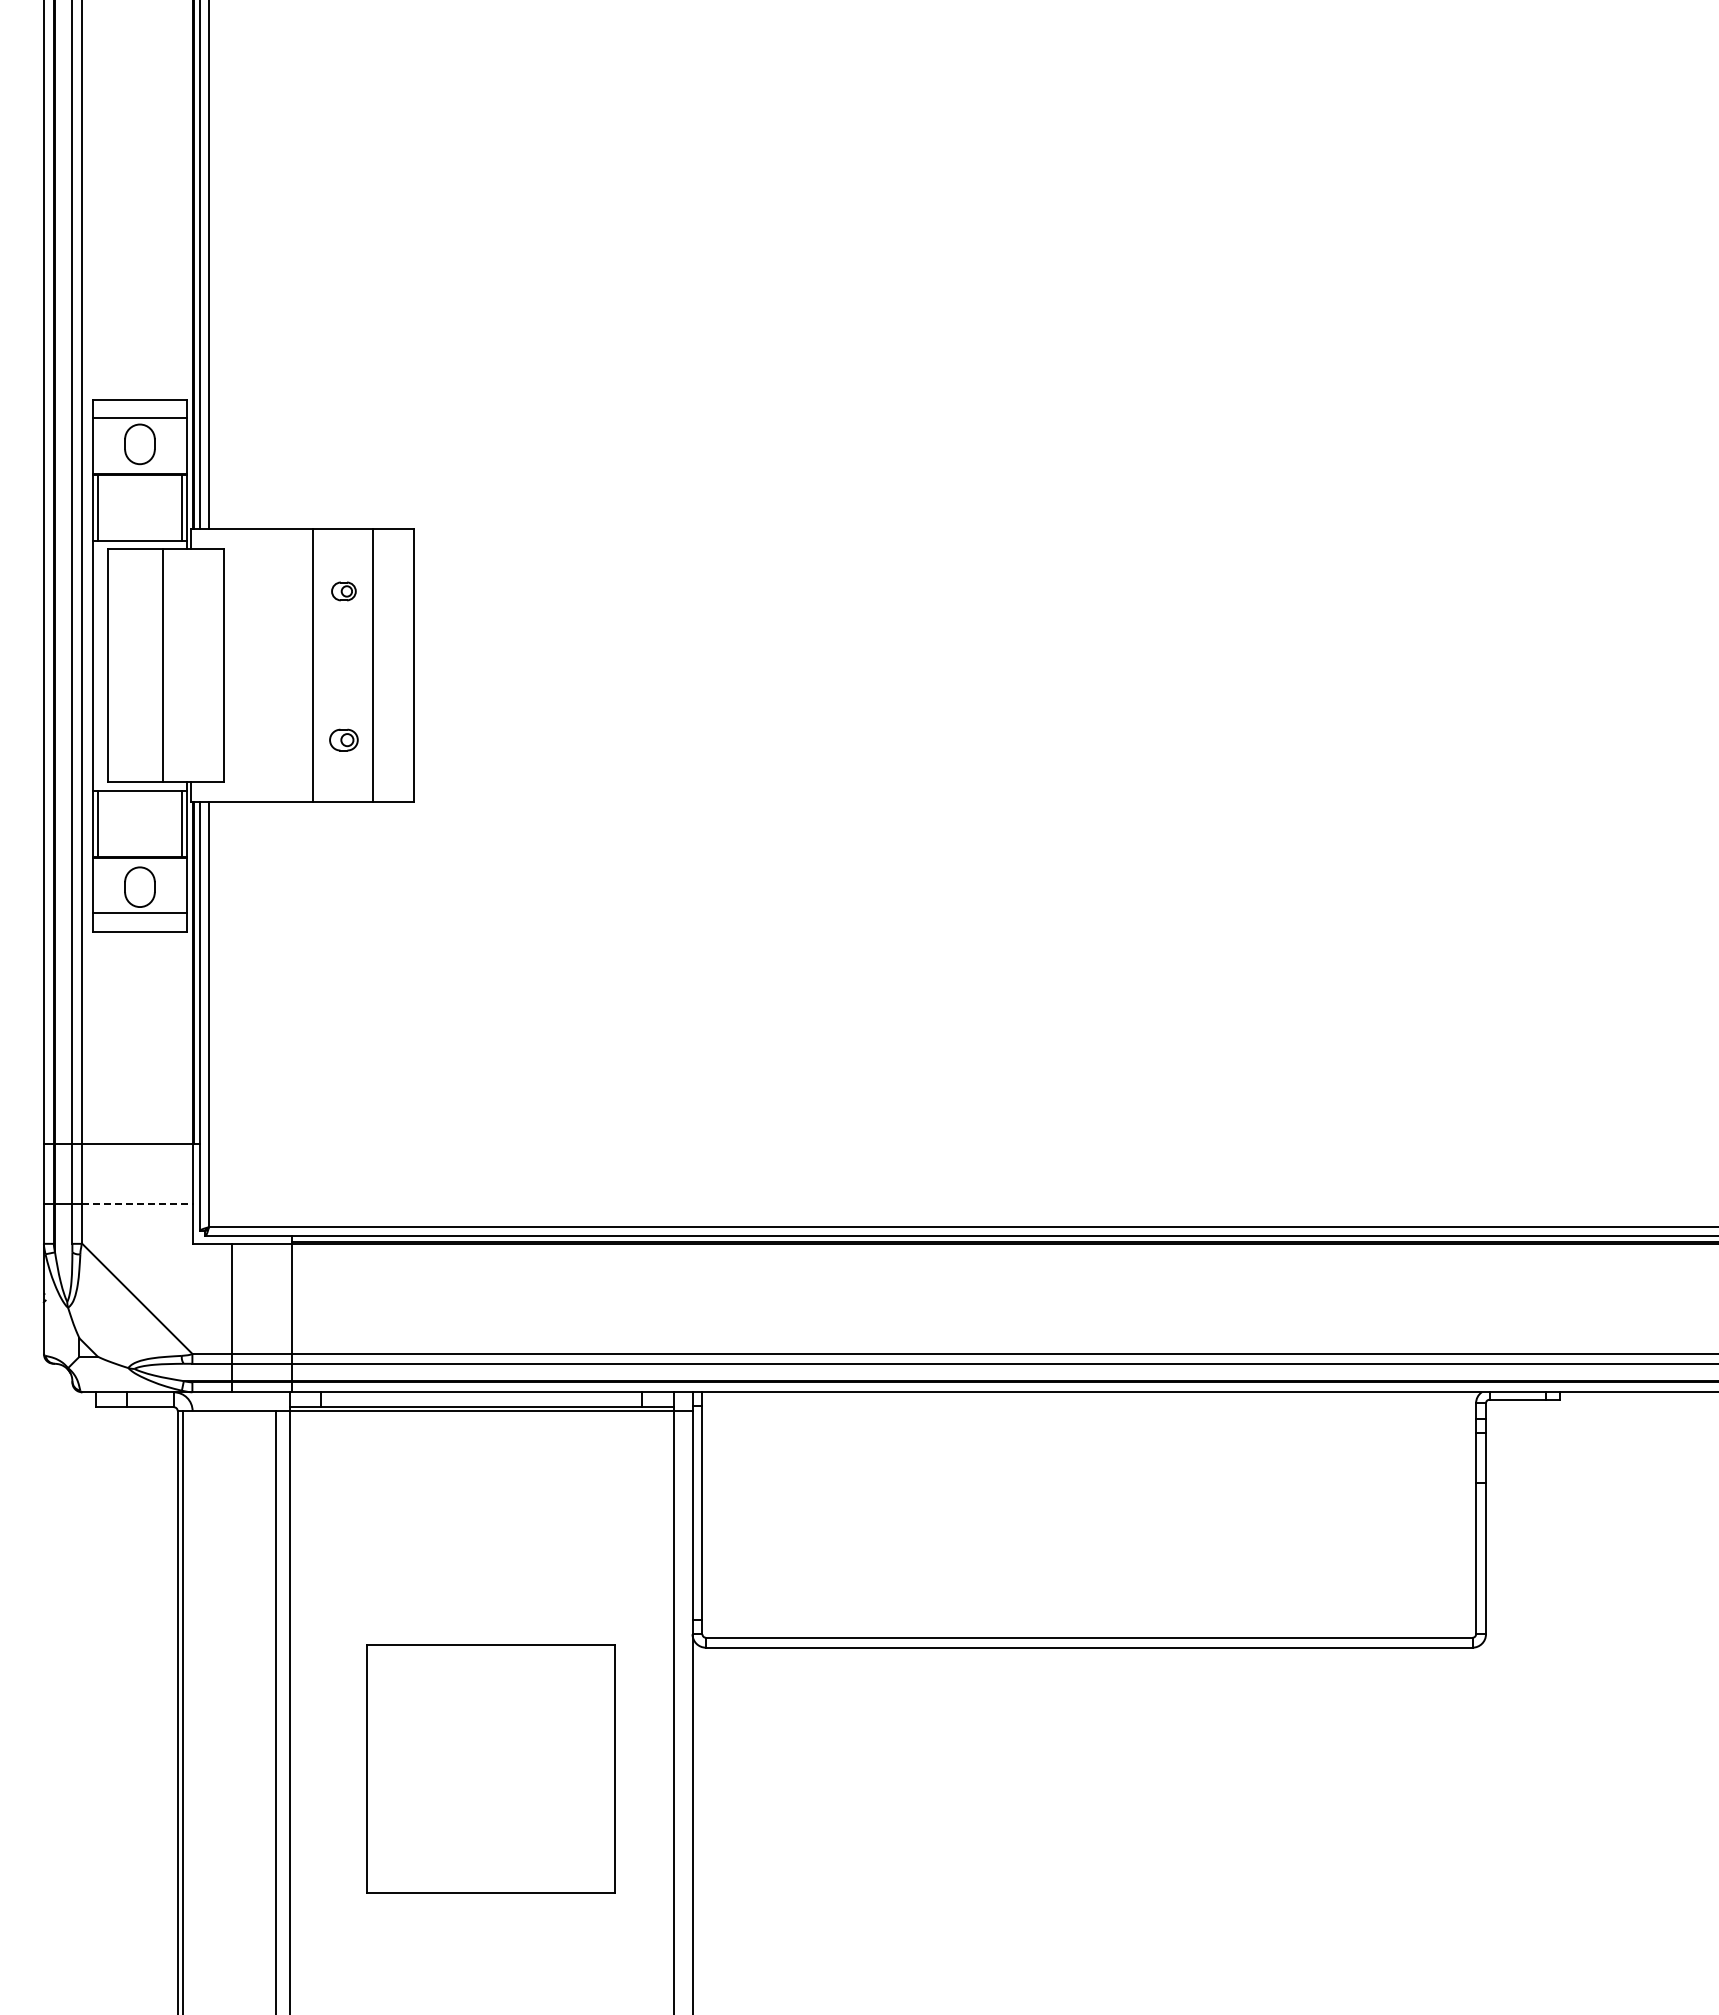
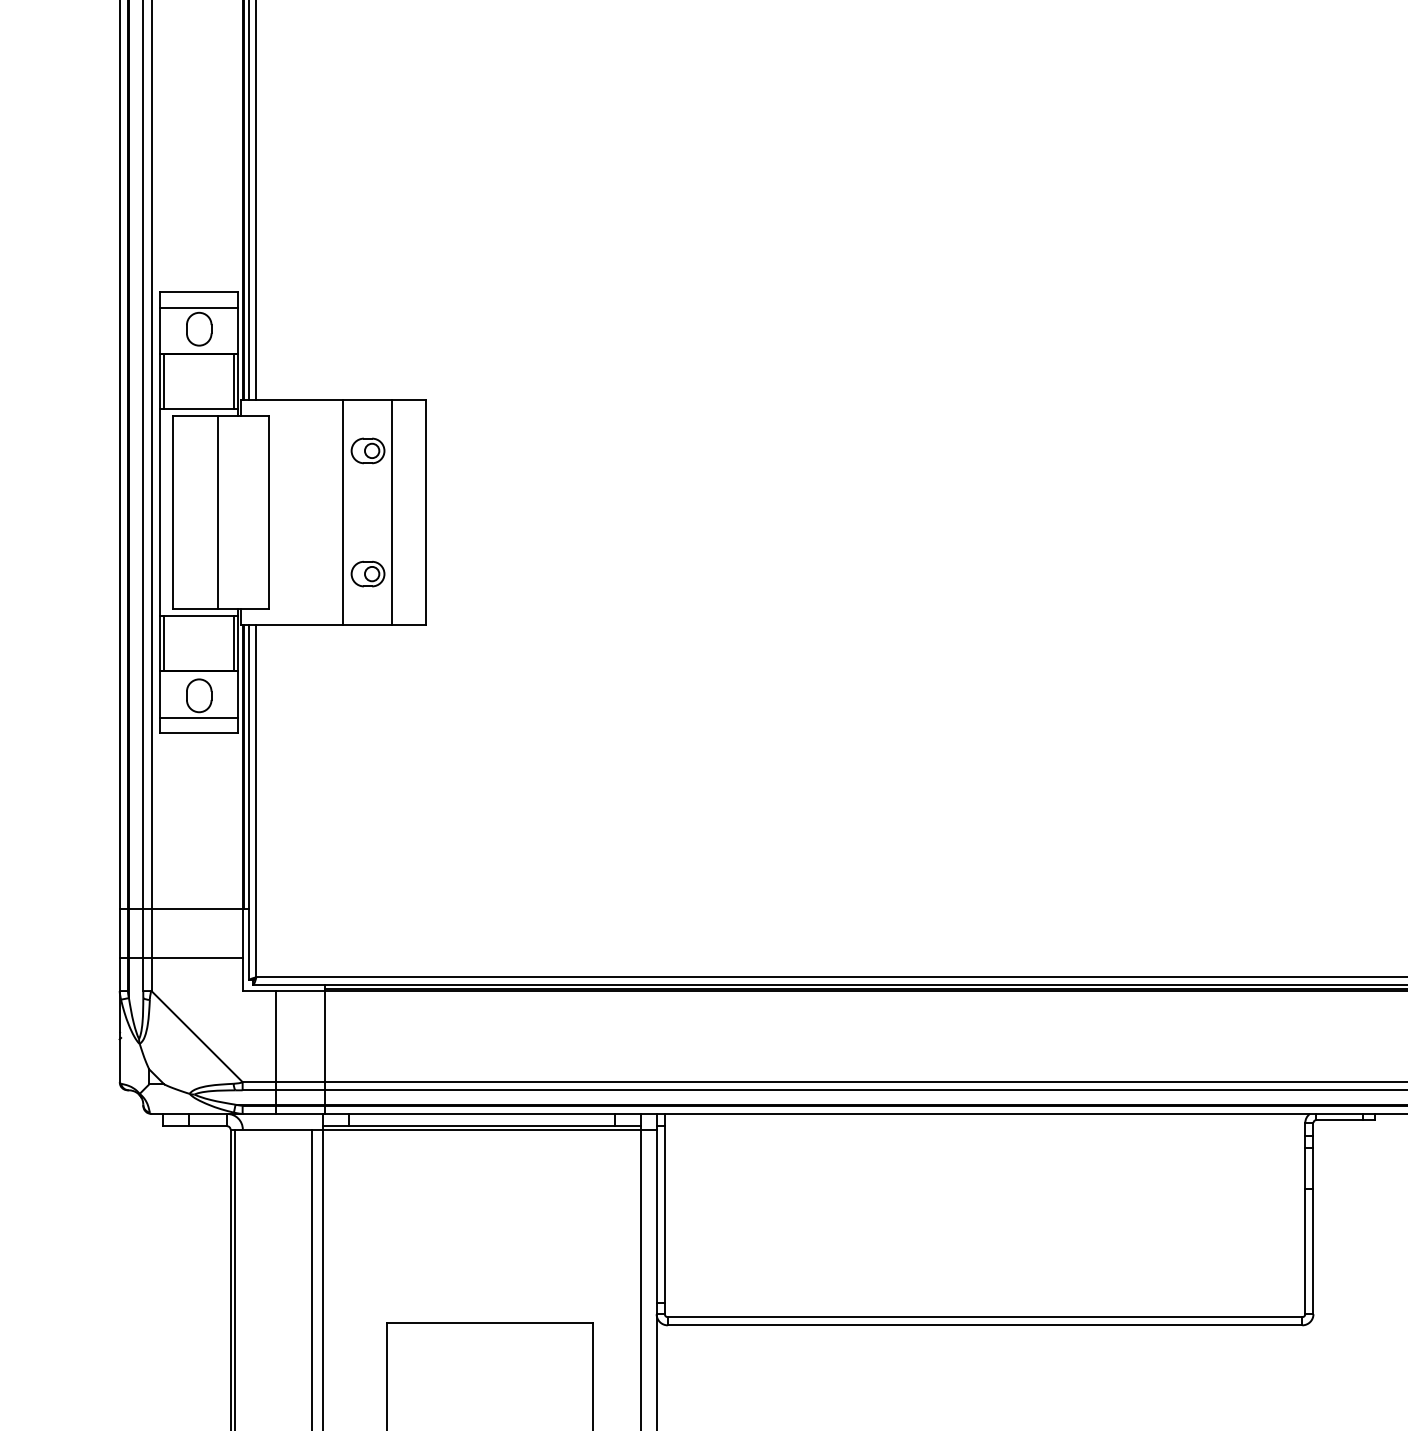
part: (343, 591) -> (367, 451), size x1.67
part: (343, 739) -> (367, 573), size x1.43
line: (137, 1203) -> (197, 957), dashed -> solid

